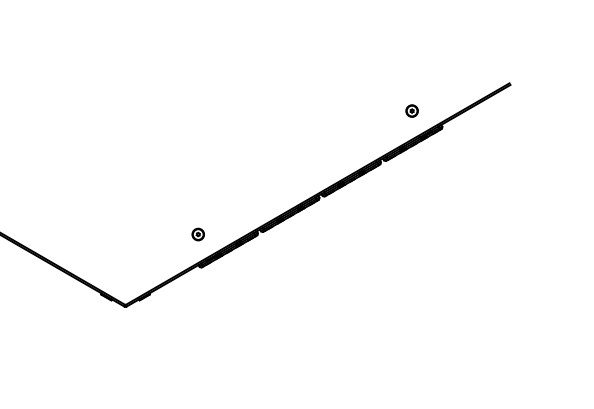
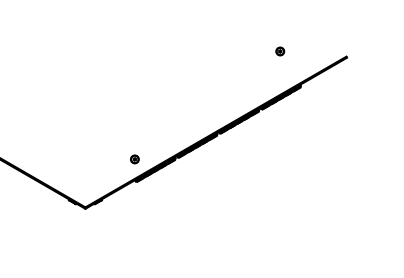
part: (412, 111) -> (280, 51), moved

